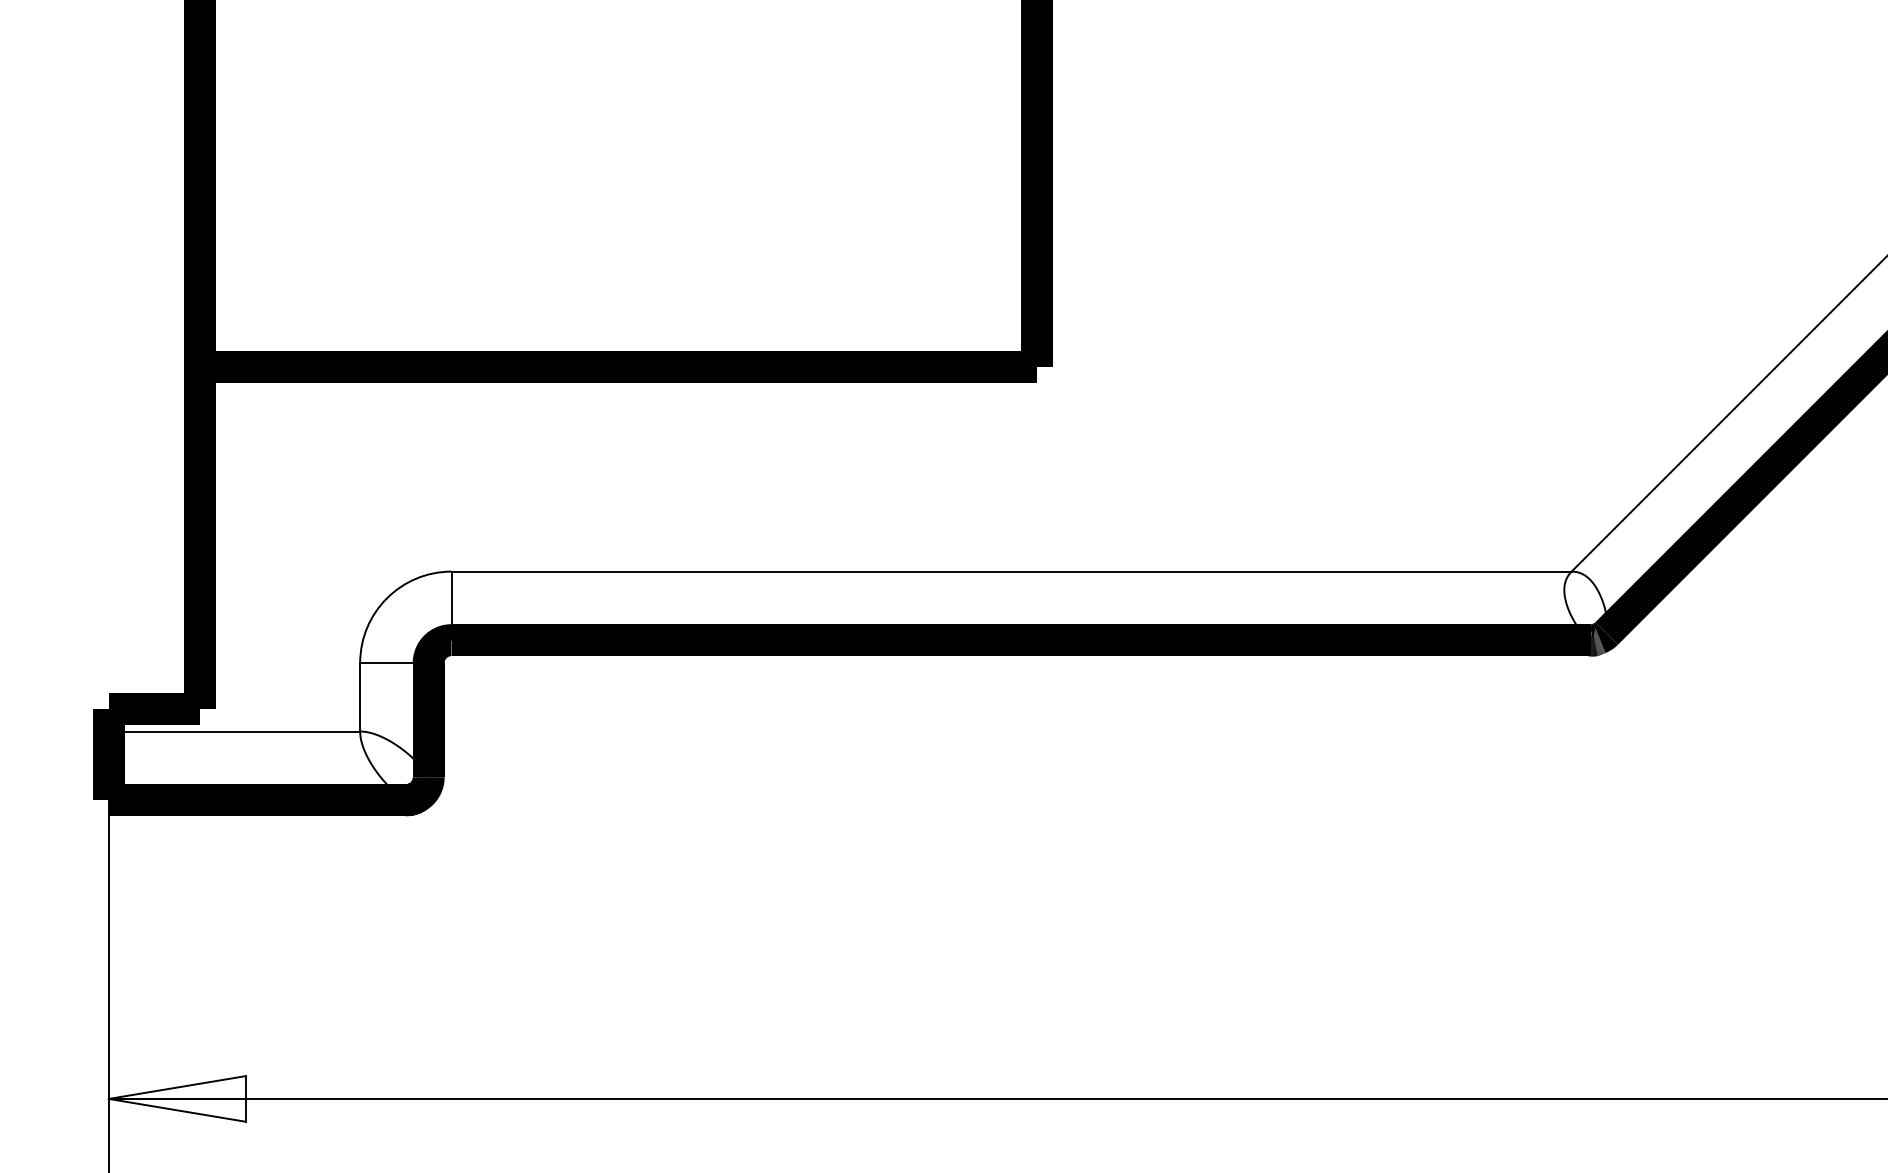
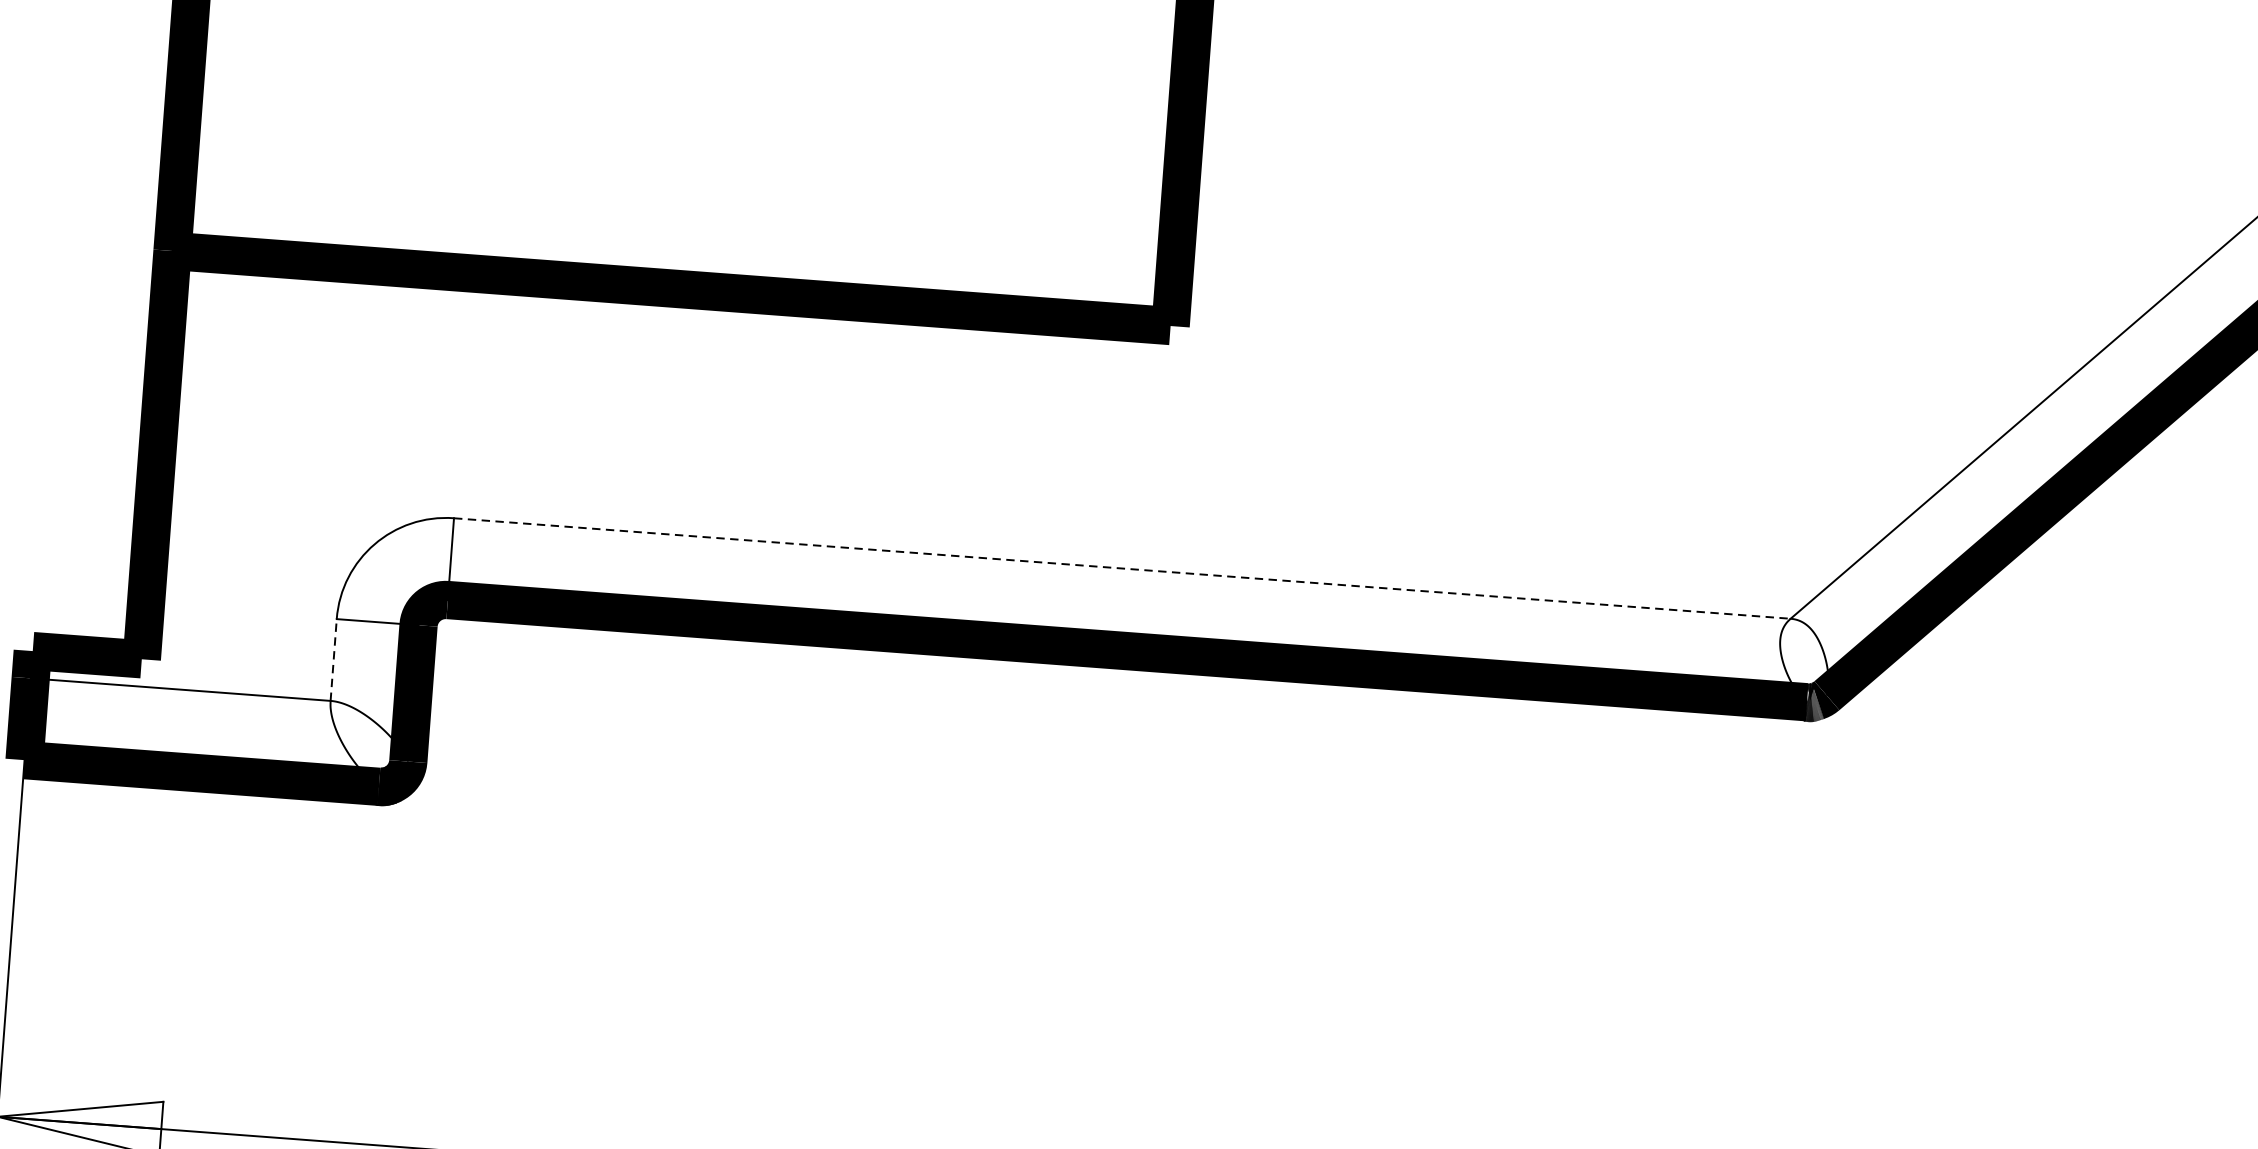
line: (1012, 571) -> (1123, 568), solid -> dashed
line: (360, 696) -> (334, 659), solid -> dashed

